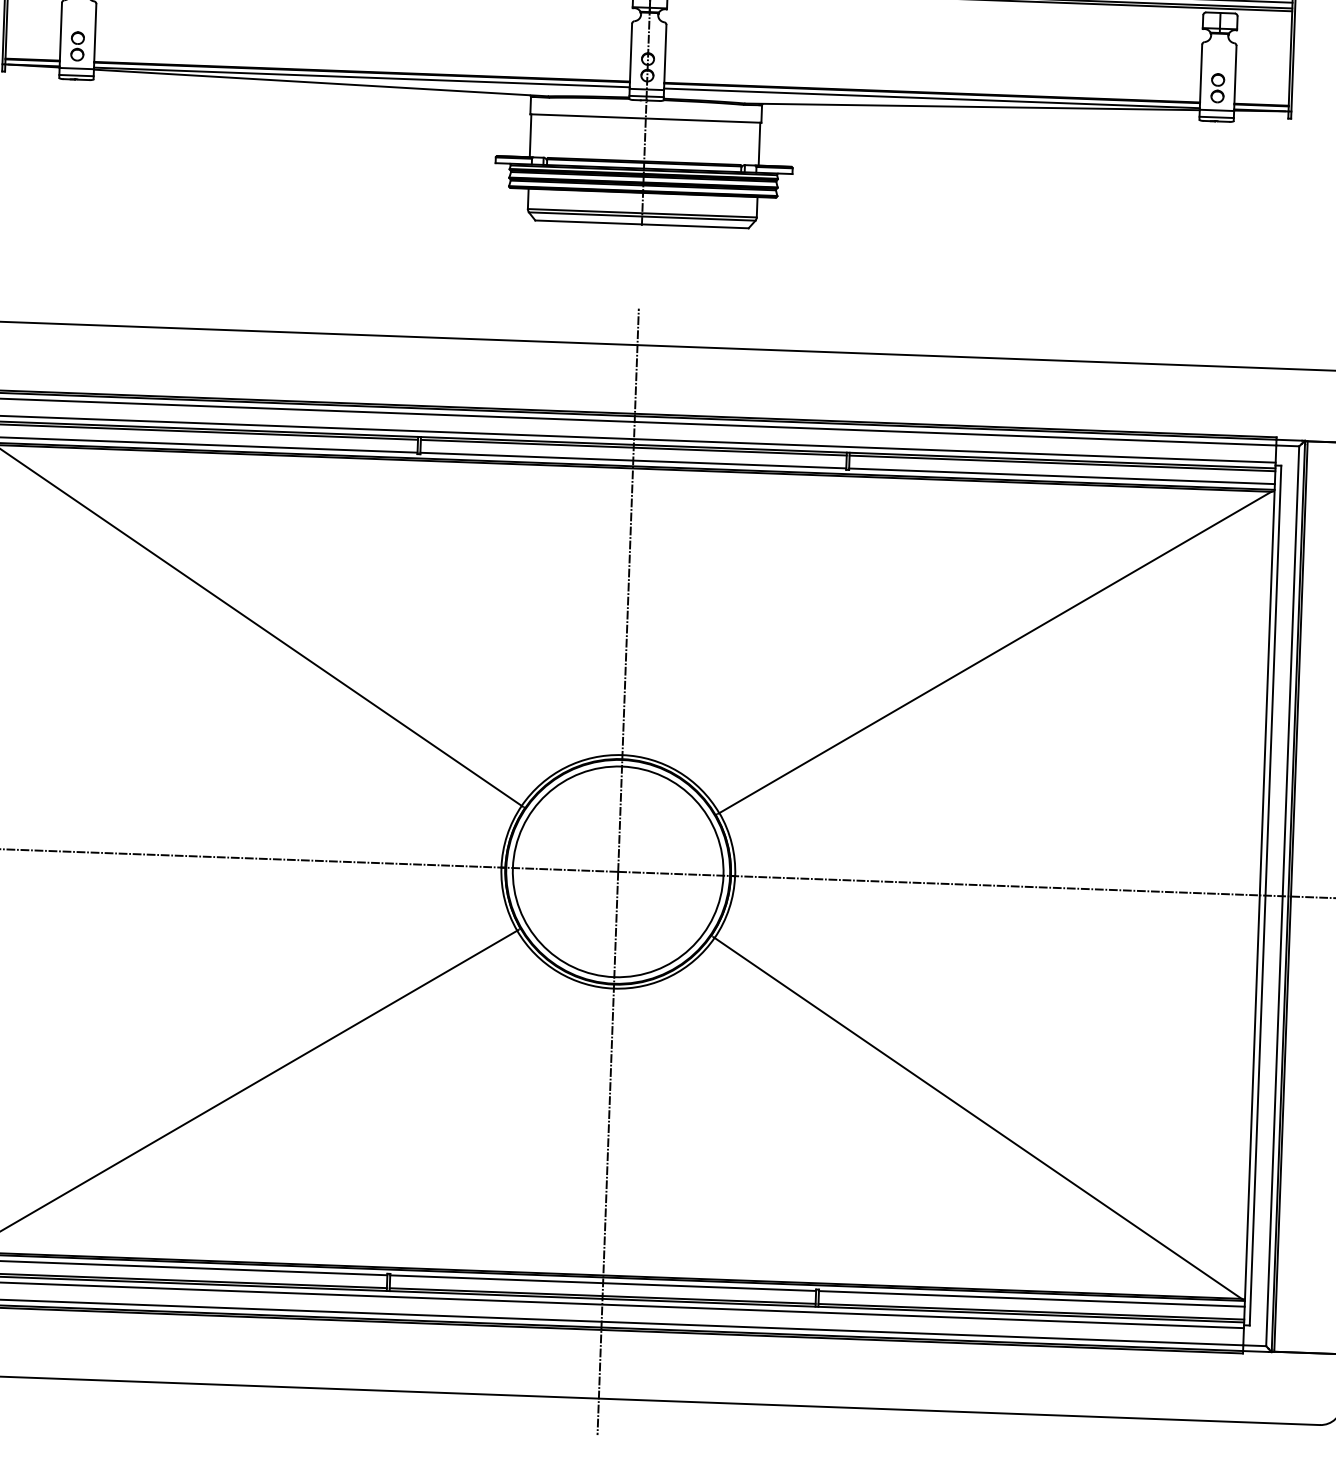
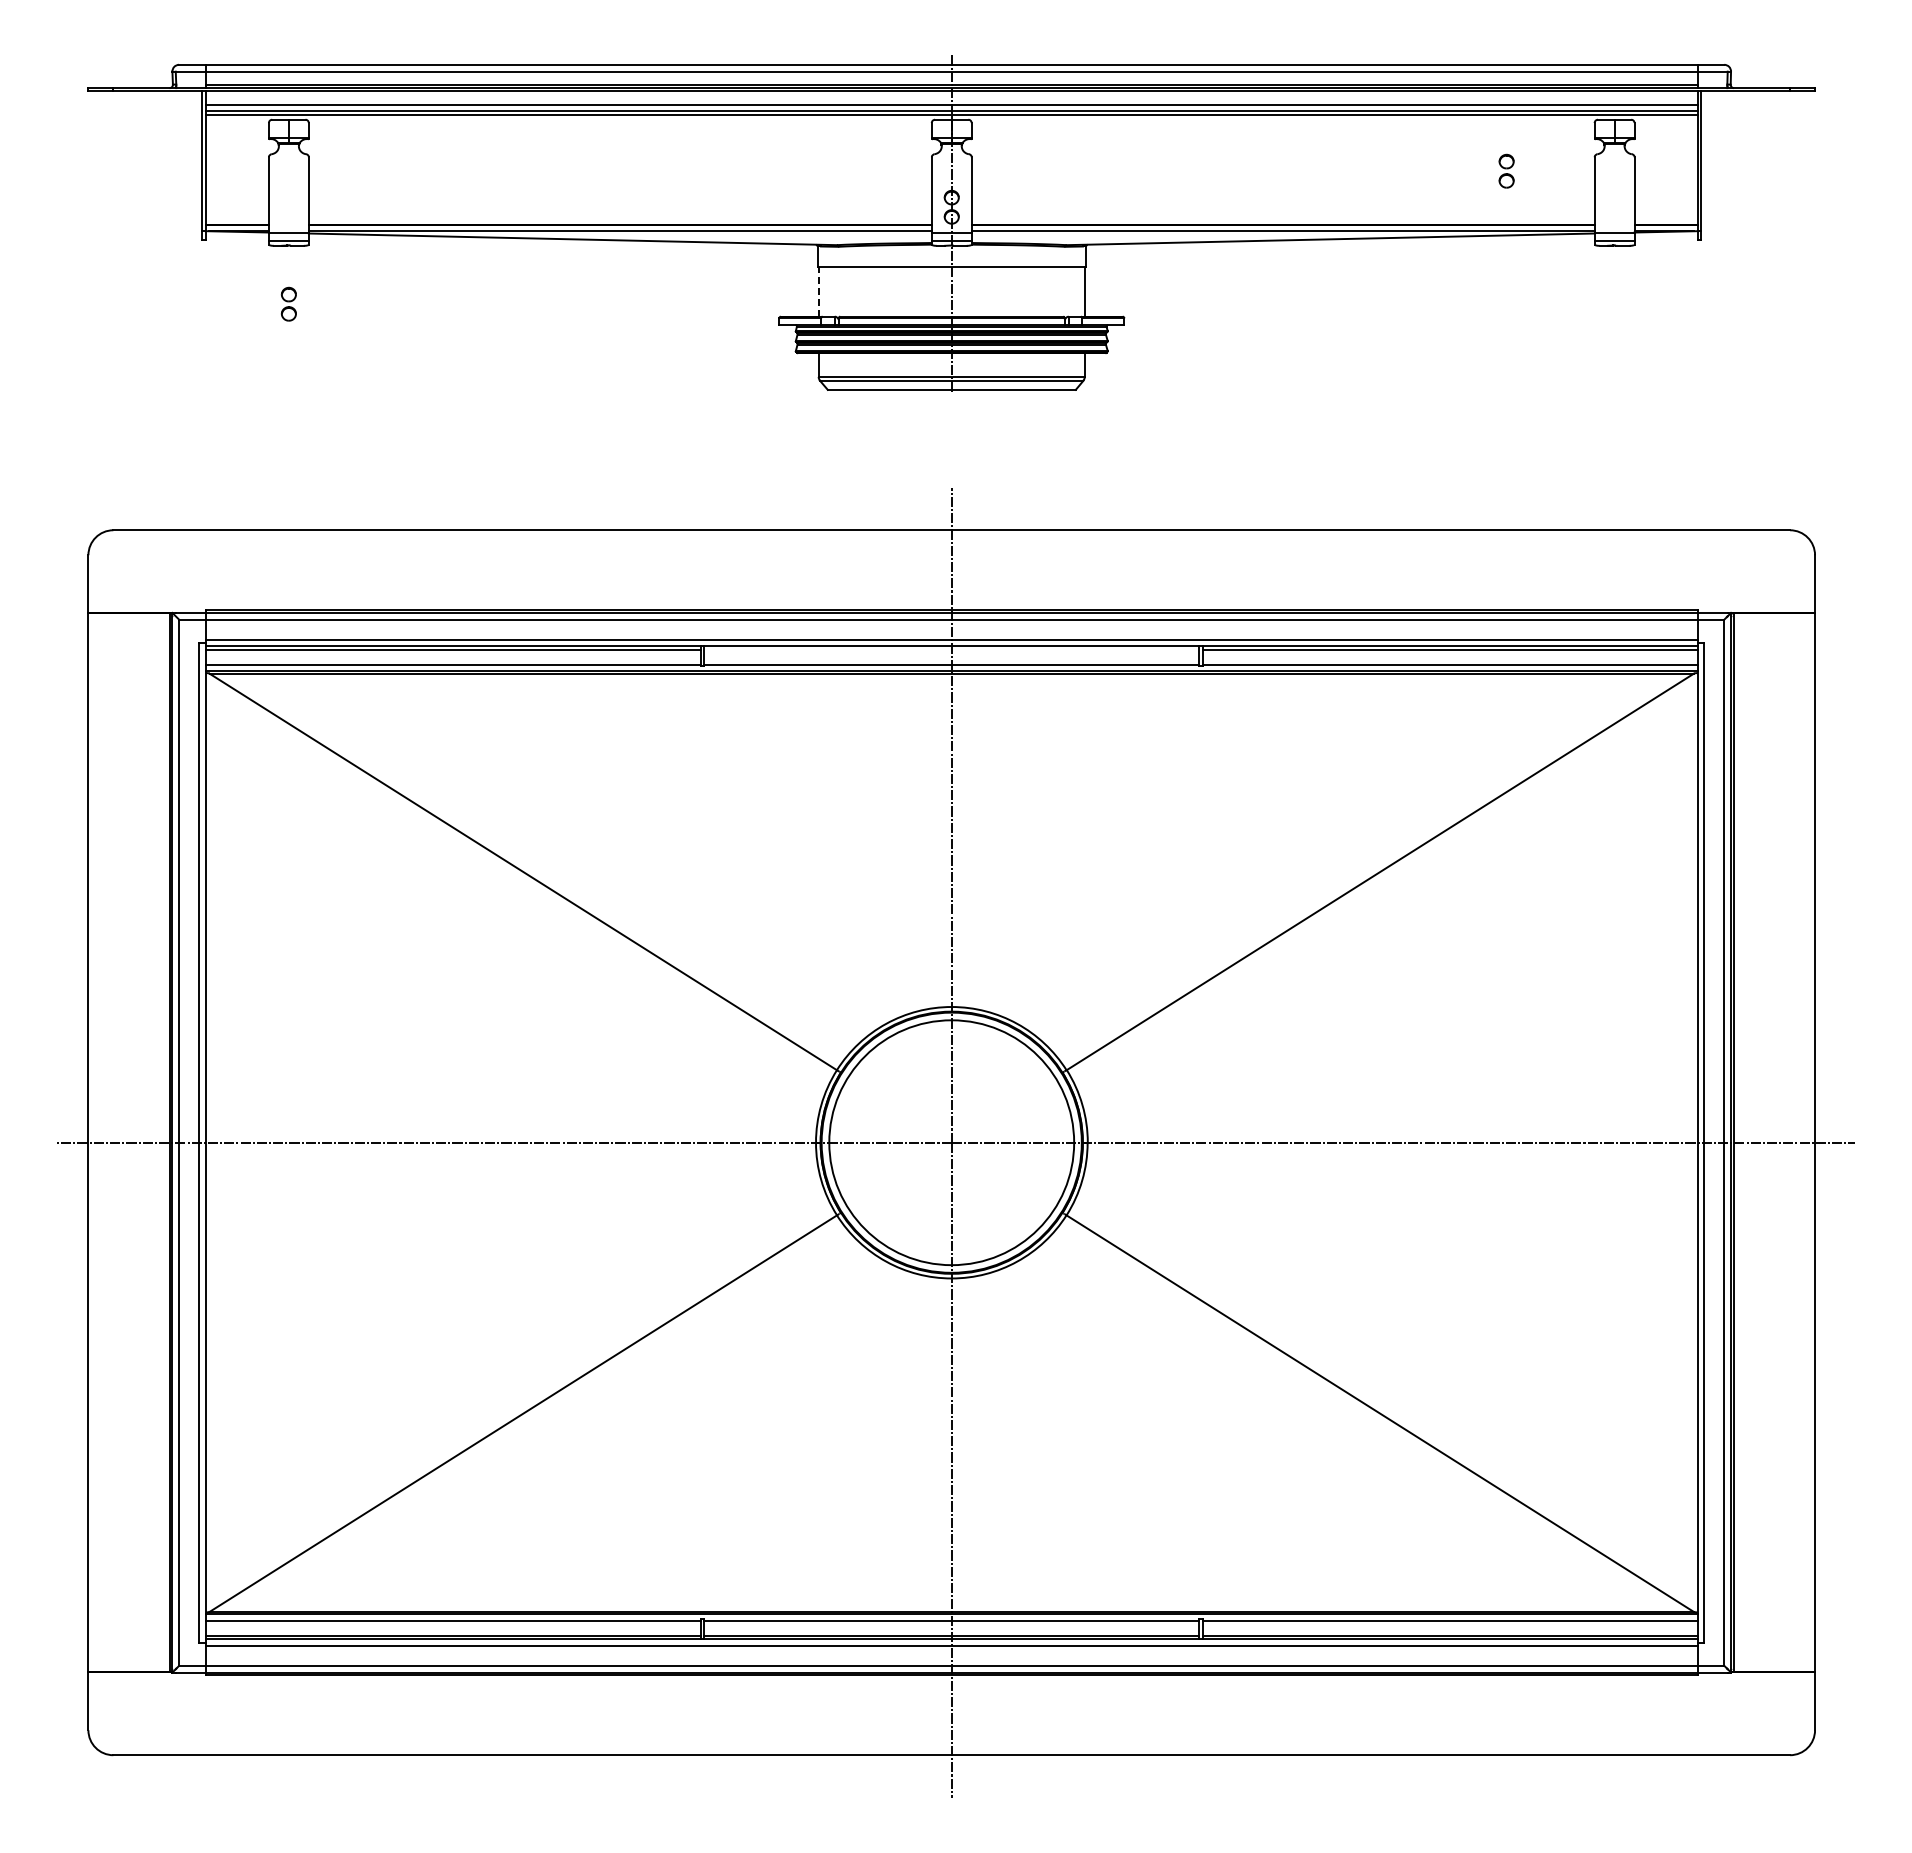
part: (77, 45) -> (288, 303), moved
part: (1217, 87) -> (1506, 170), moved
line: (530, 135) -> (818, 291), solid -> dashed
line: (633, 447) -> (951, 649), removed

